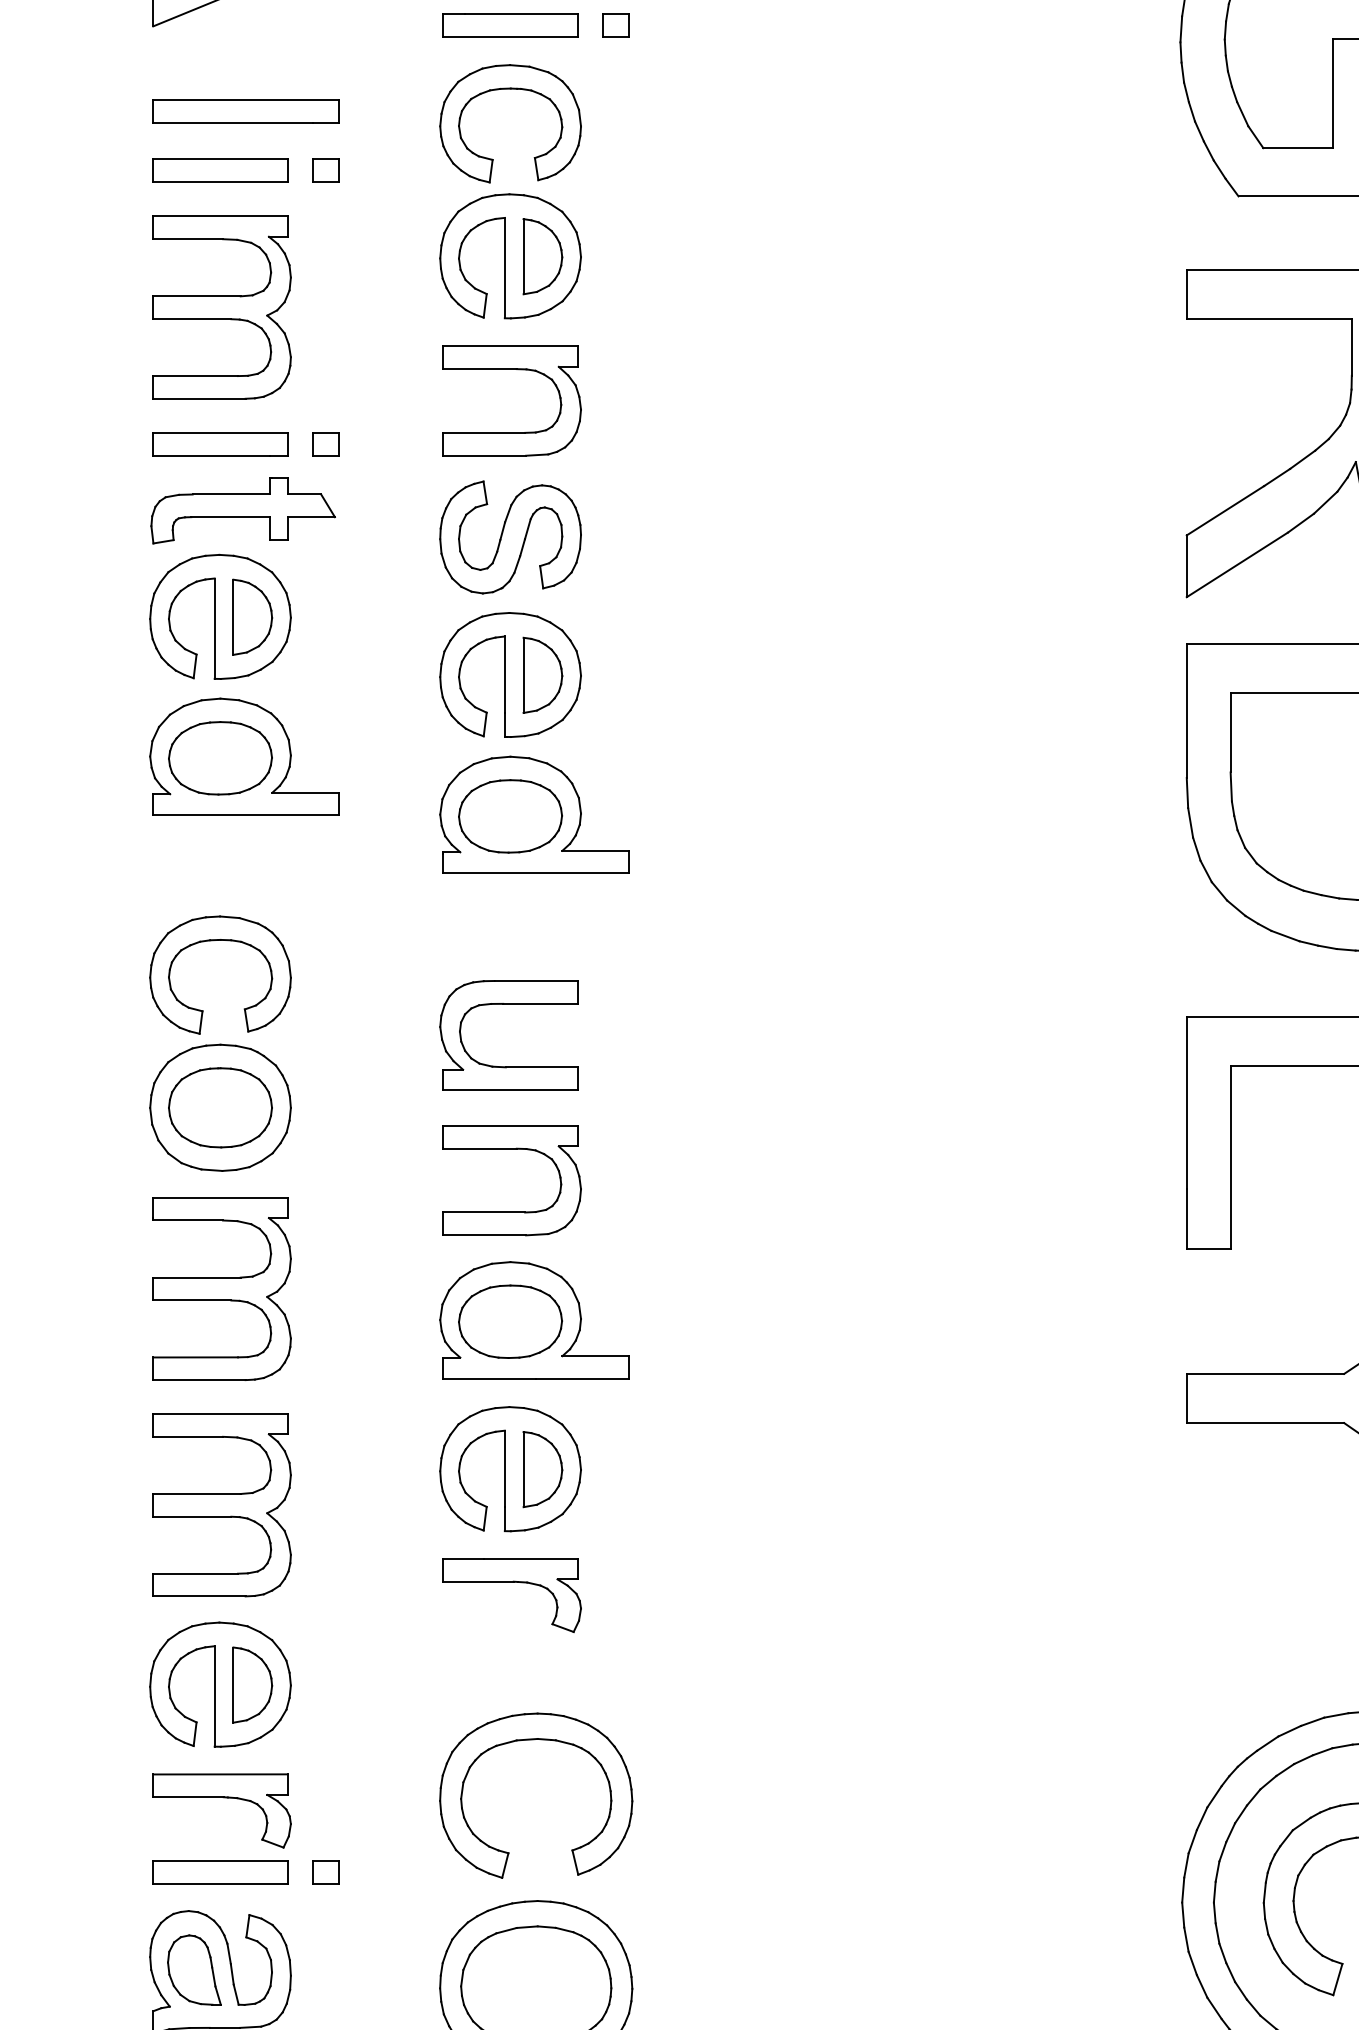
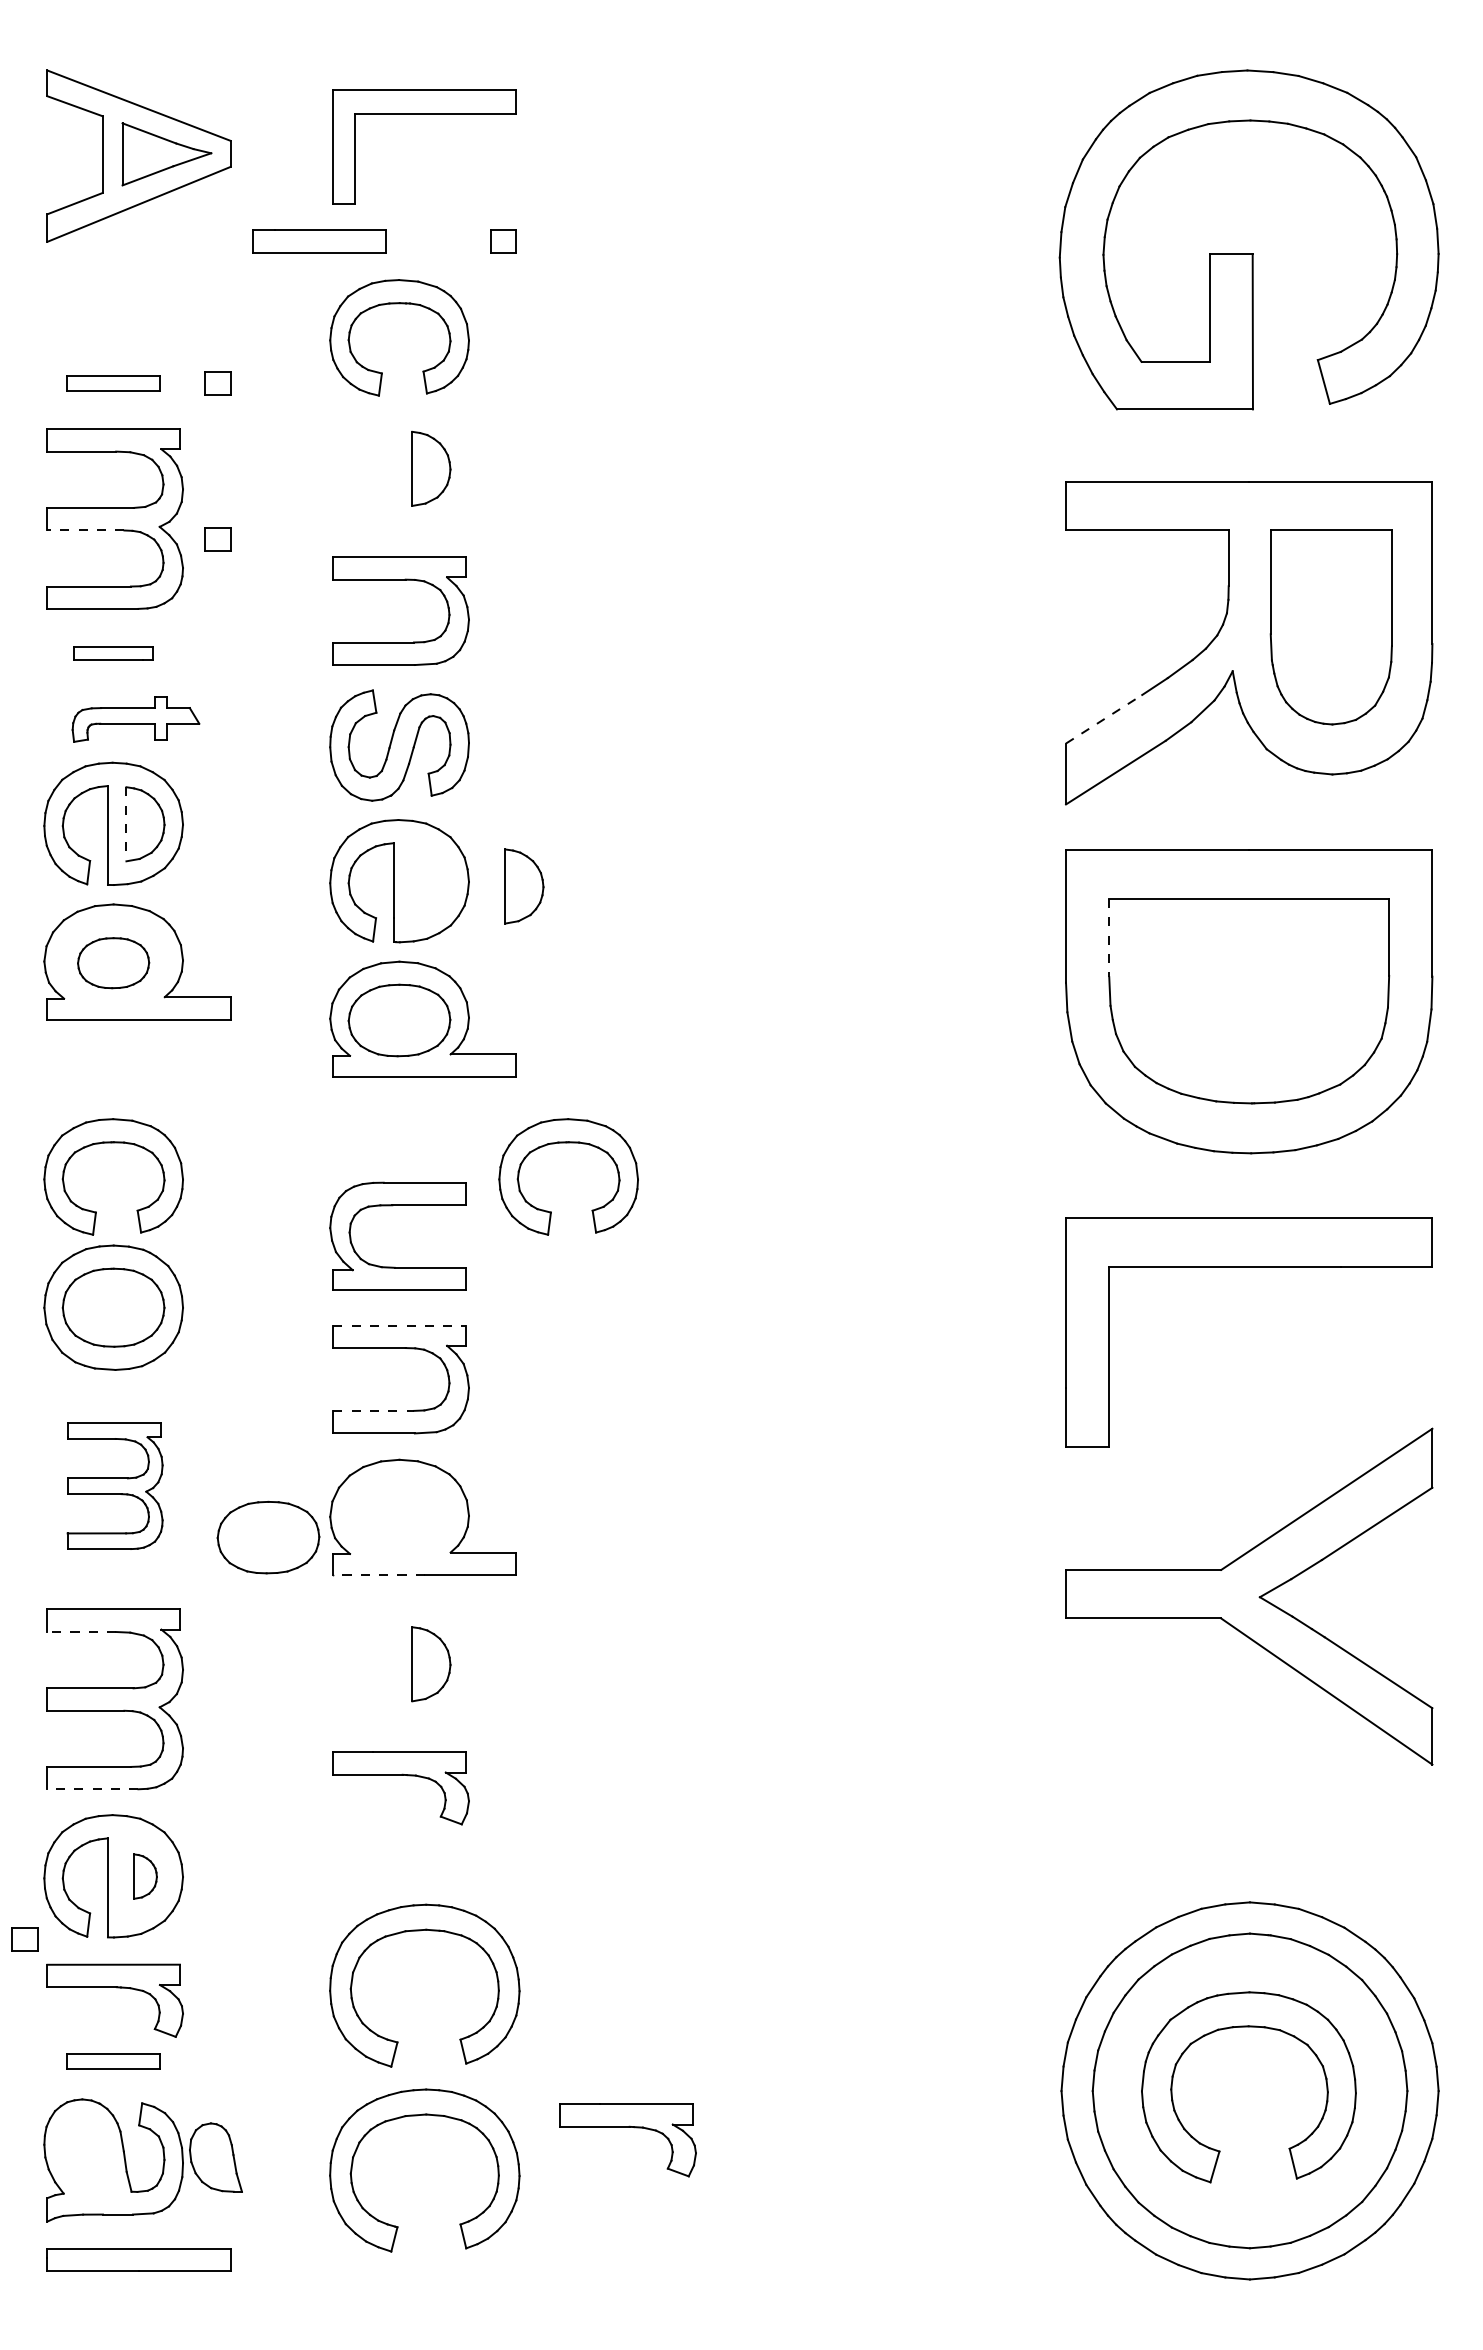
part: (510, 26) -> (319, 241), moved
part: (245, 111) -> (138, 325), removed
part: (220, 170) -> (113, 383), size x0.7
part: (510, 256) -> (399, 468), removed
line: (191, 319) -> (85, 530), solid -> dashed
part: (220, 444) -> (113, 653), size x0.6
part: (325, 444) -> (217, 539), moved
part: (242, 510) -> (135, 719), size x0.7
line: (1225, 510) -> (1104, 719), solid -> dashed
line: (233, 617) -> (126, 824), solid -> dashed
part: (542, 675) -> (524, 886), moved
line: (1230, 733) -> (1109, 938), solid -> dashed
part: (220, 757) -> (113, 962), size x0.7
part: (681, 941) -> (568, 1143), added
line: (511, 1125) -> (400, 1325), solid -> dashed
line: (485, 1212) -> (374, 1410), solid -> dashed
part: (221, 1288) -> (114, 1485), size x0.7
part: (510, 1321) -> (268, 1537), moved
line: (490, 1378) -> (379, 1574), solid -> dashed
line: (187, 1437) -> (81, 1632), solid -> dashed
part: (510, 1468) -> (399, 1663), removed
line: (199, 1596) -> (92, 1789), solid -> dashed
part: (252, 1684) -> (145, 1876), size x0.6
part: (220, 1872) -> (113, 2061), size x0.7
part: (325, 1872) -> (24, 1939), moved
part: (741, 1939) -> (627, 2127), added
part: (193, 1969) -> (215, 2157), moved

